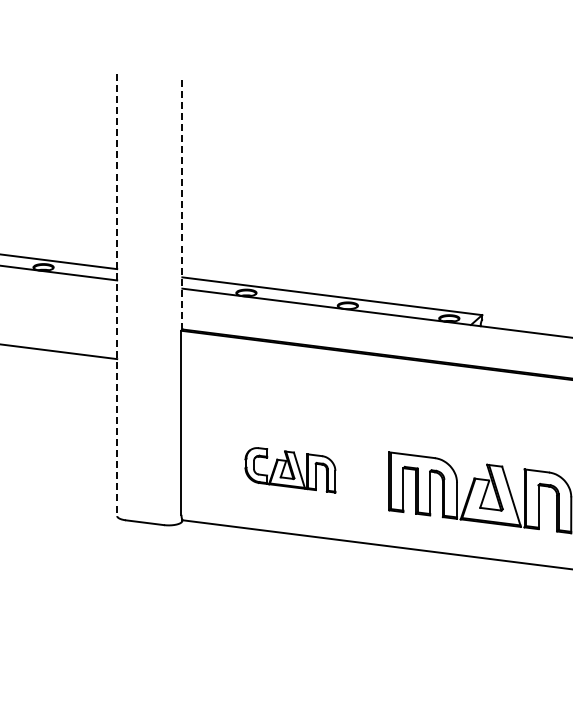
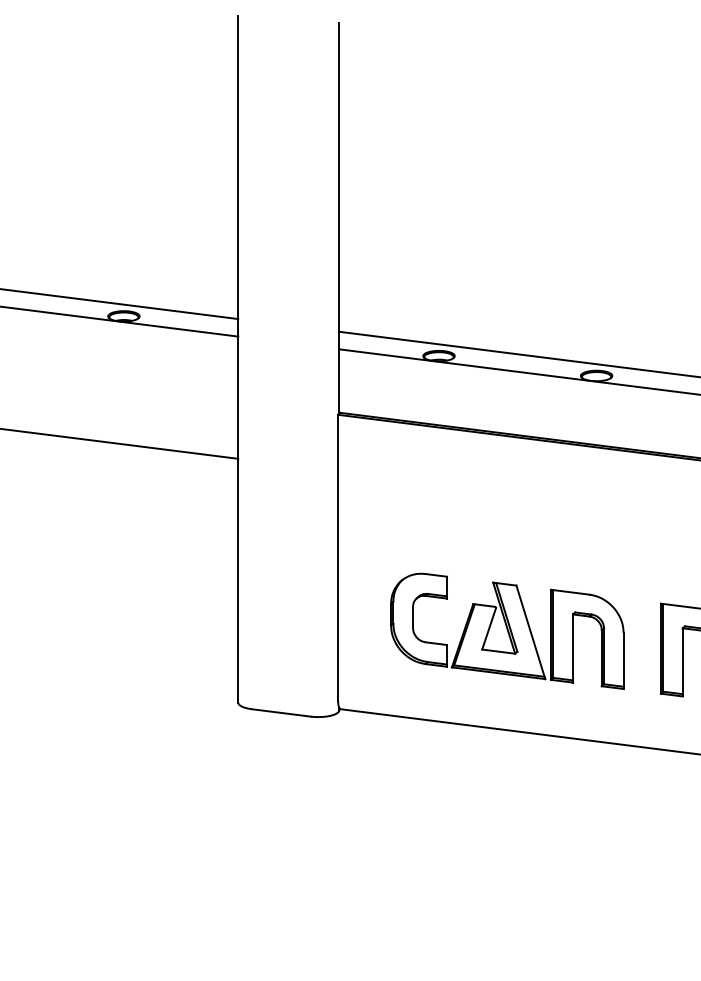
line: (182, 204) -> (339, 218), dashed -> solid
line: (117, 295) -> (238, 359), dashed -> solid
part: (290, 470) -> (507, 631), size x1.67

